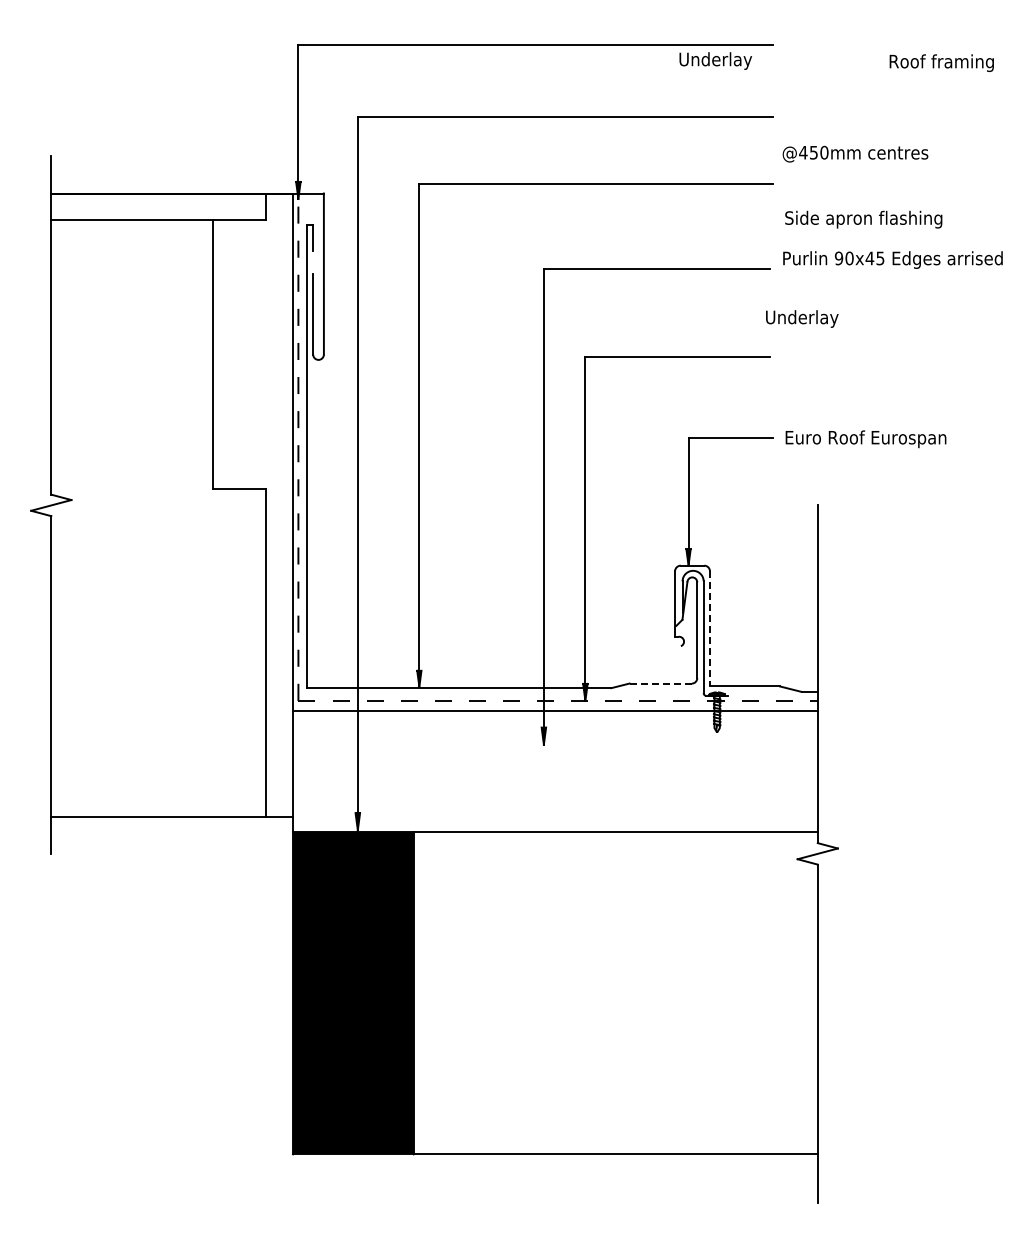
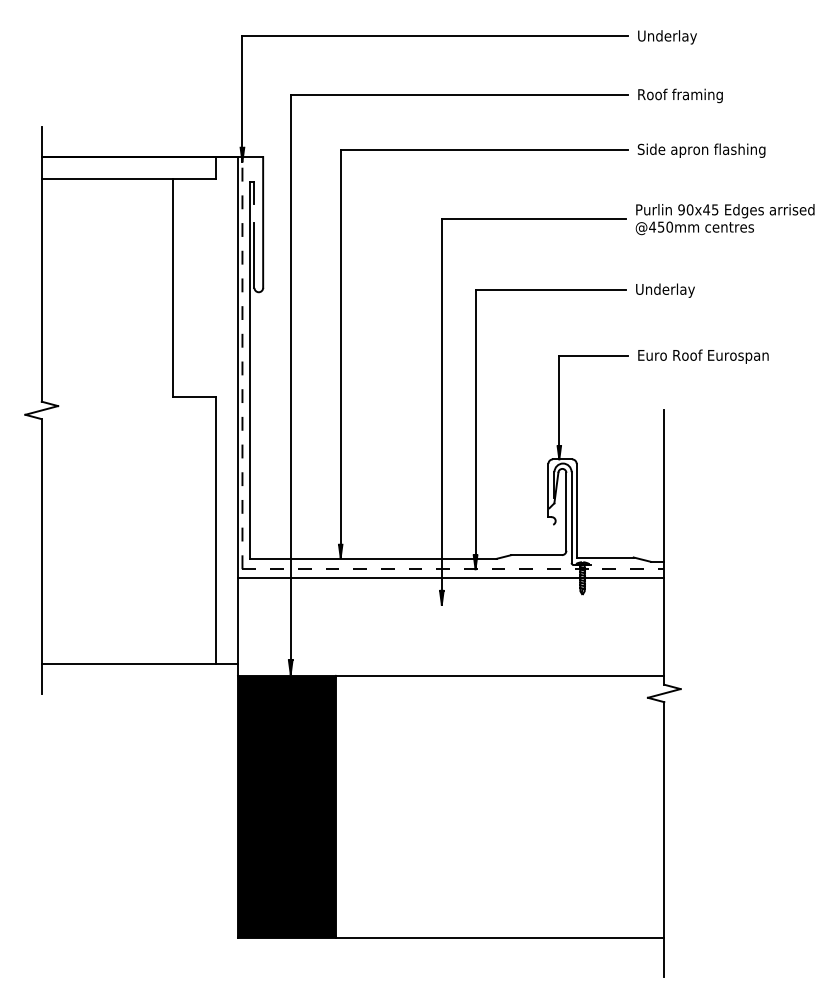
text: (715, 60) -> (667, 36), moved
text: (941, 62) -> (680, 95), moved
text: (855, 153) -> (694, 227), moved
text: (863, 219) -> (701, 150), moved
text: (802, 318) -> (665, 290), moved
line: (709, 628) -> (576, 510), dashed -> solid
line: (660, 683) -> (536, 555), dashed -> solid

